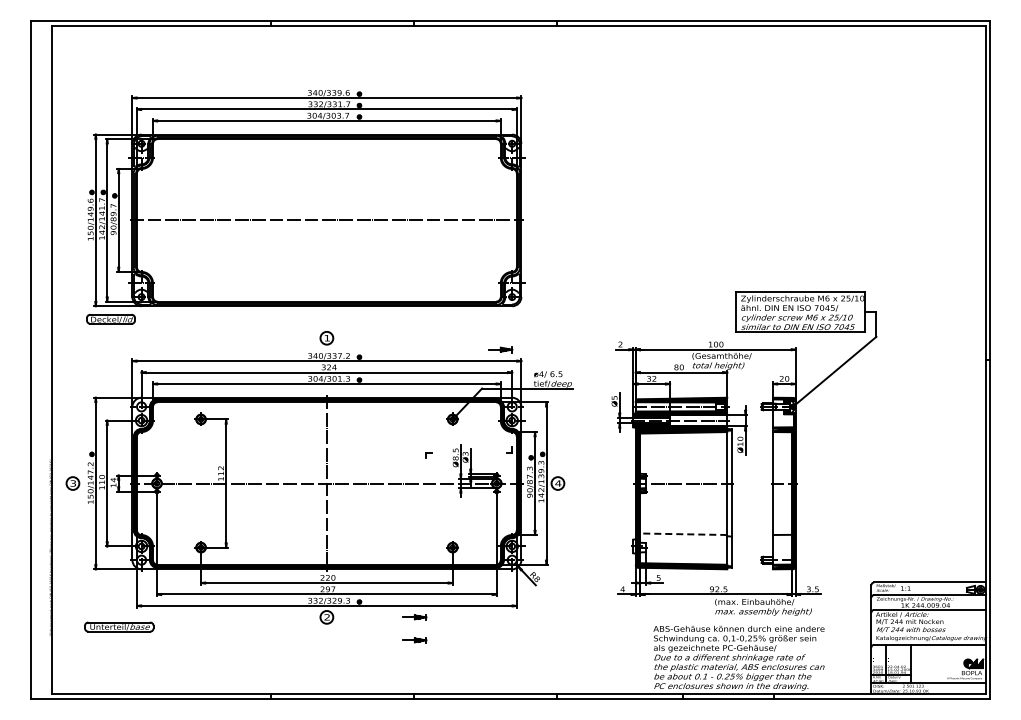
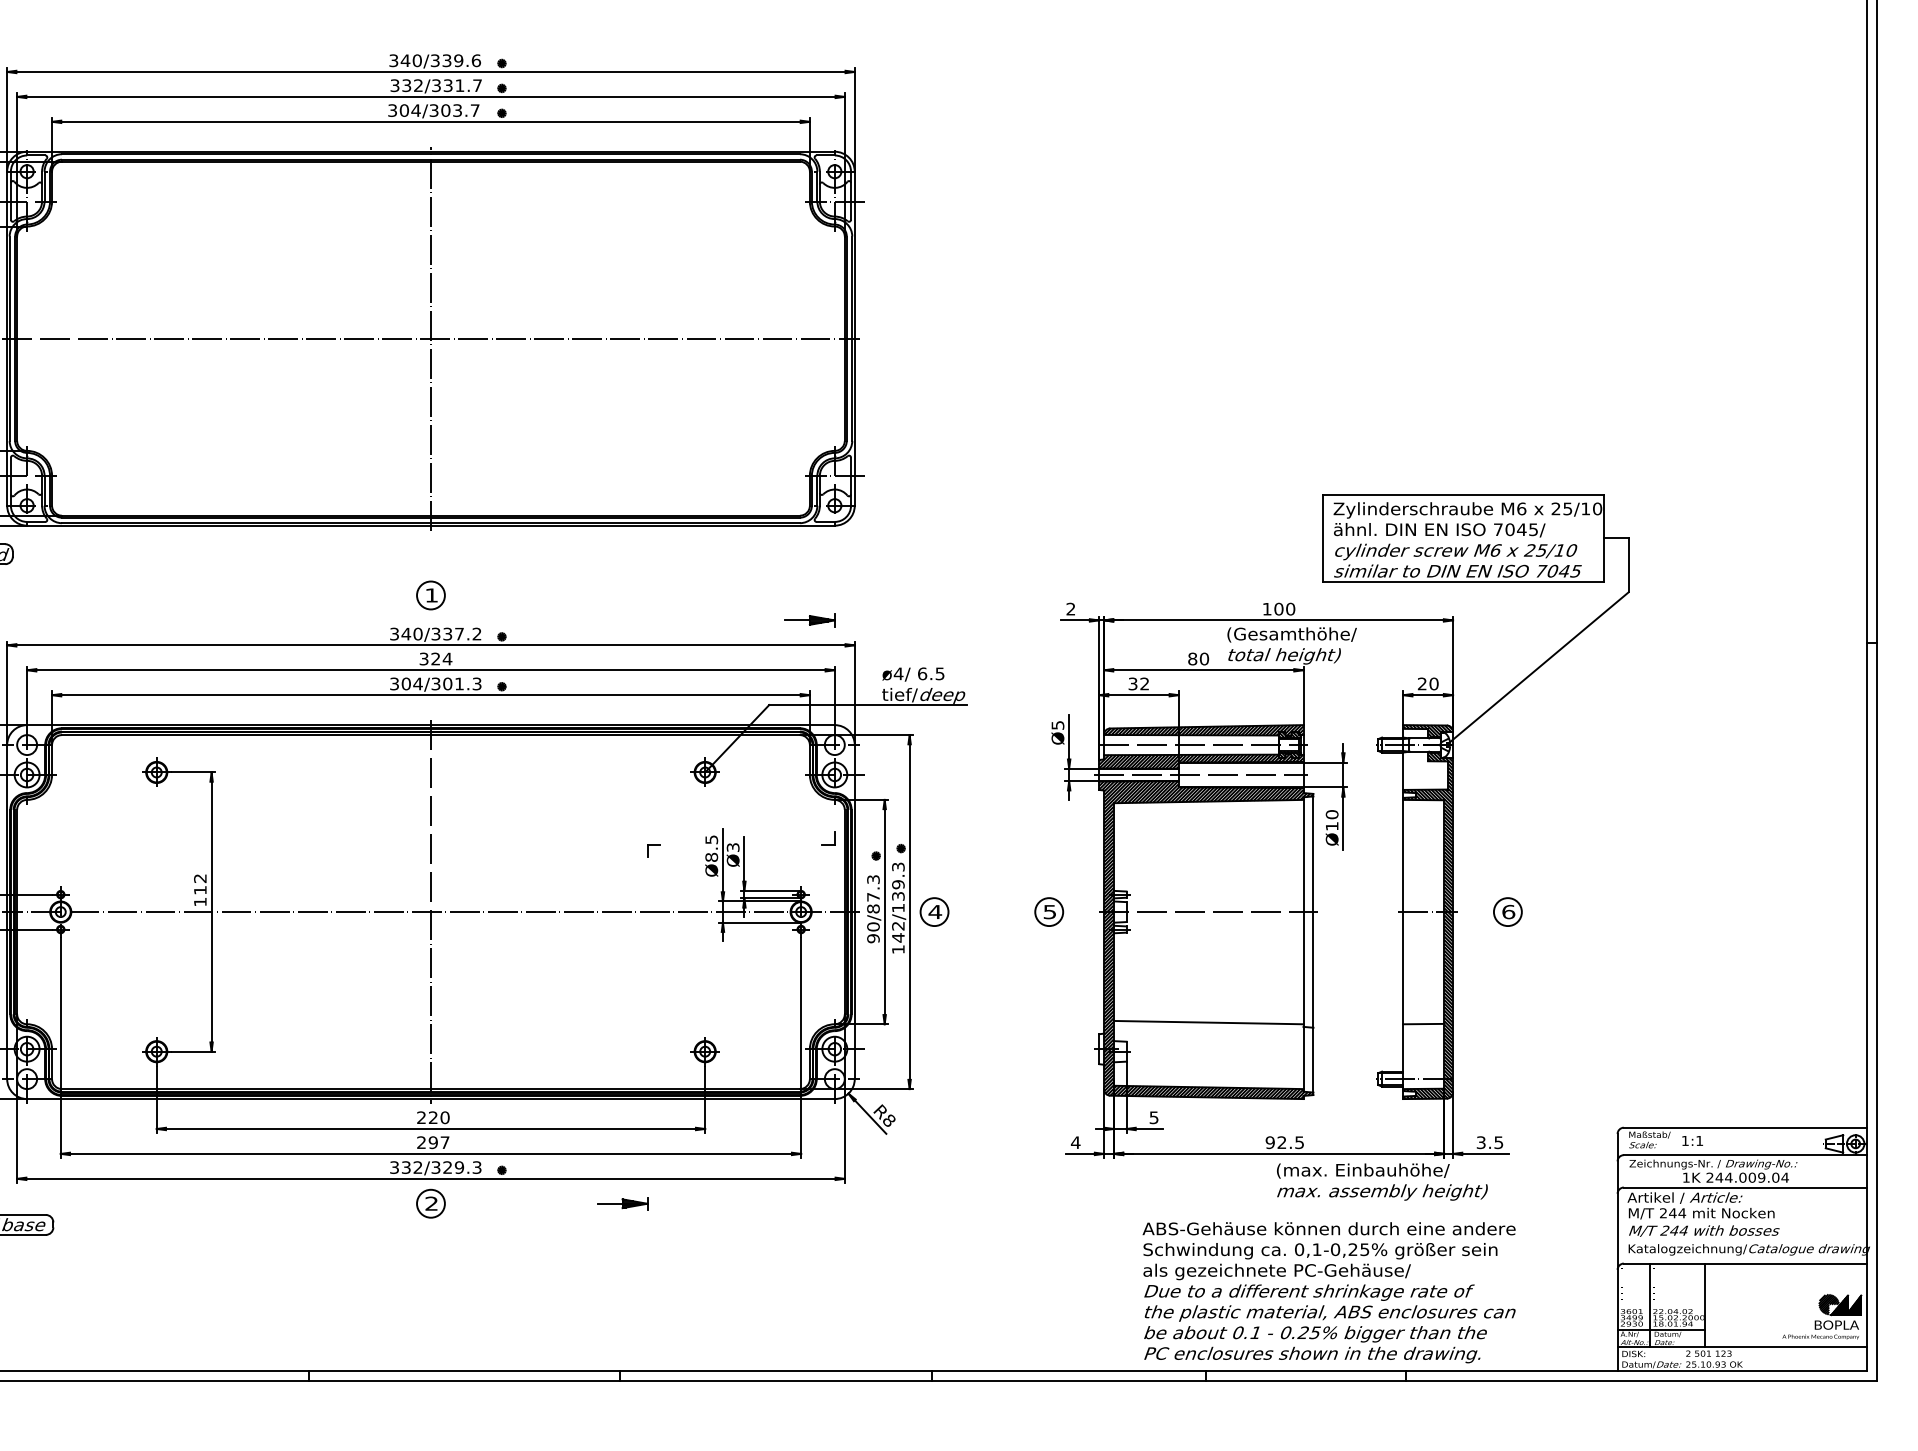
line: (326, 220) -> (430, 338), added
part: (610, 483) -> (1049, 912), added
part: (820, 483) -> (1506, 912), added
line: (683, 534) -> (1208, 1023), dashed -> solid
part: (414, 640) -> (621, 1254), removed

